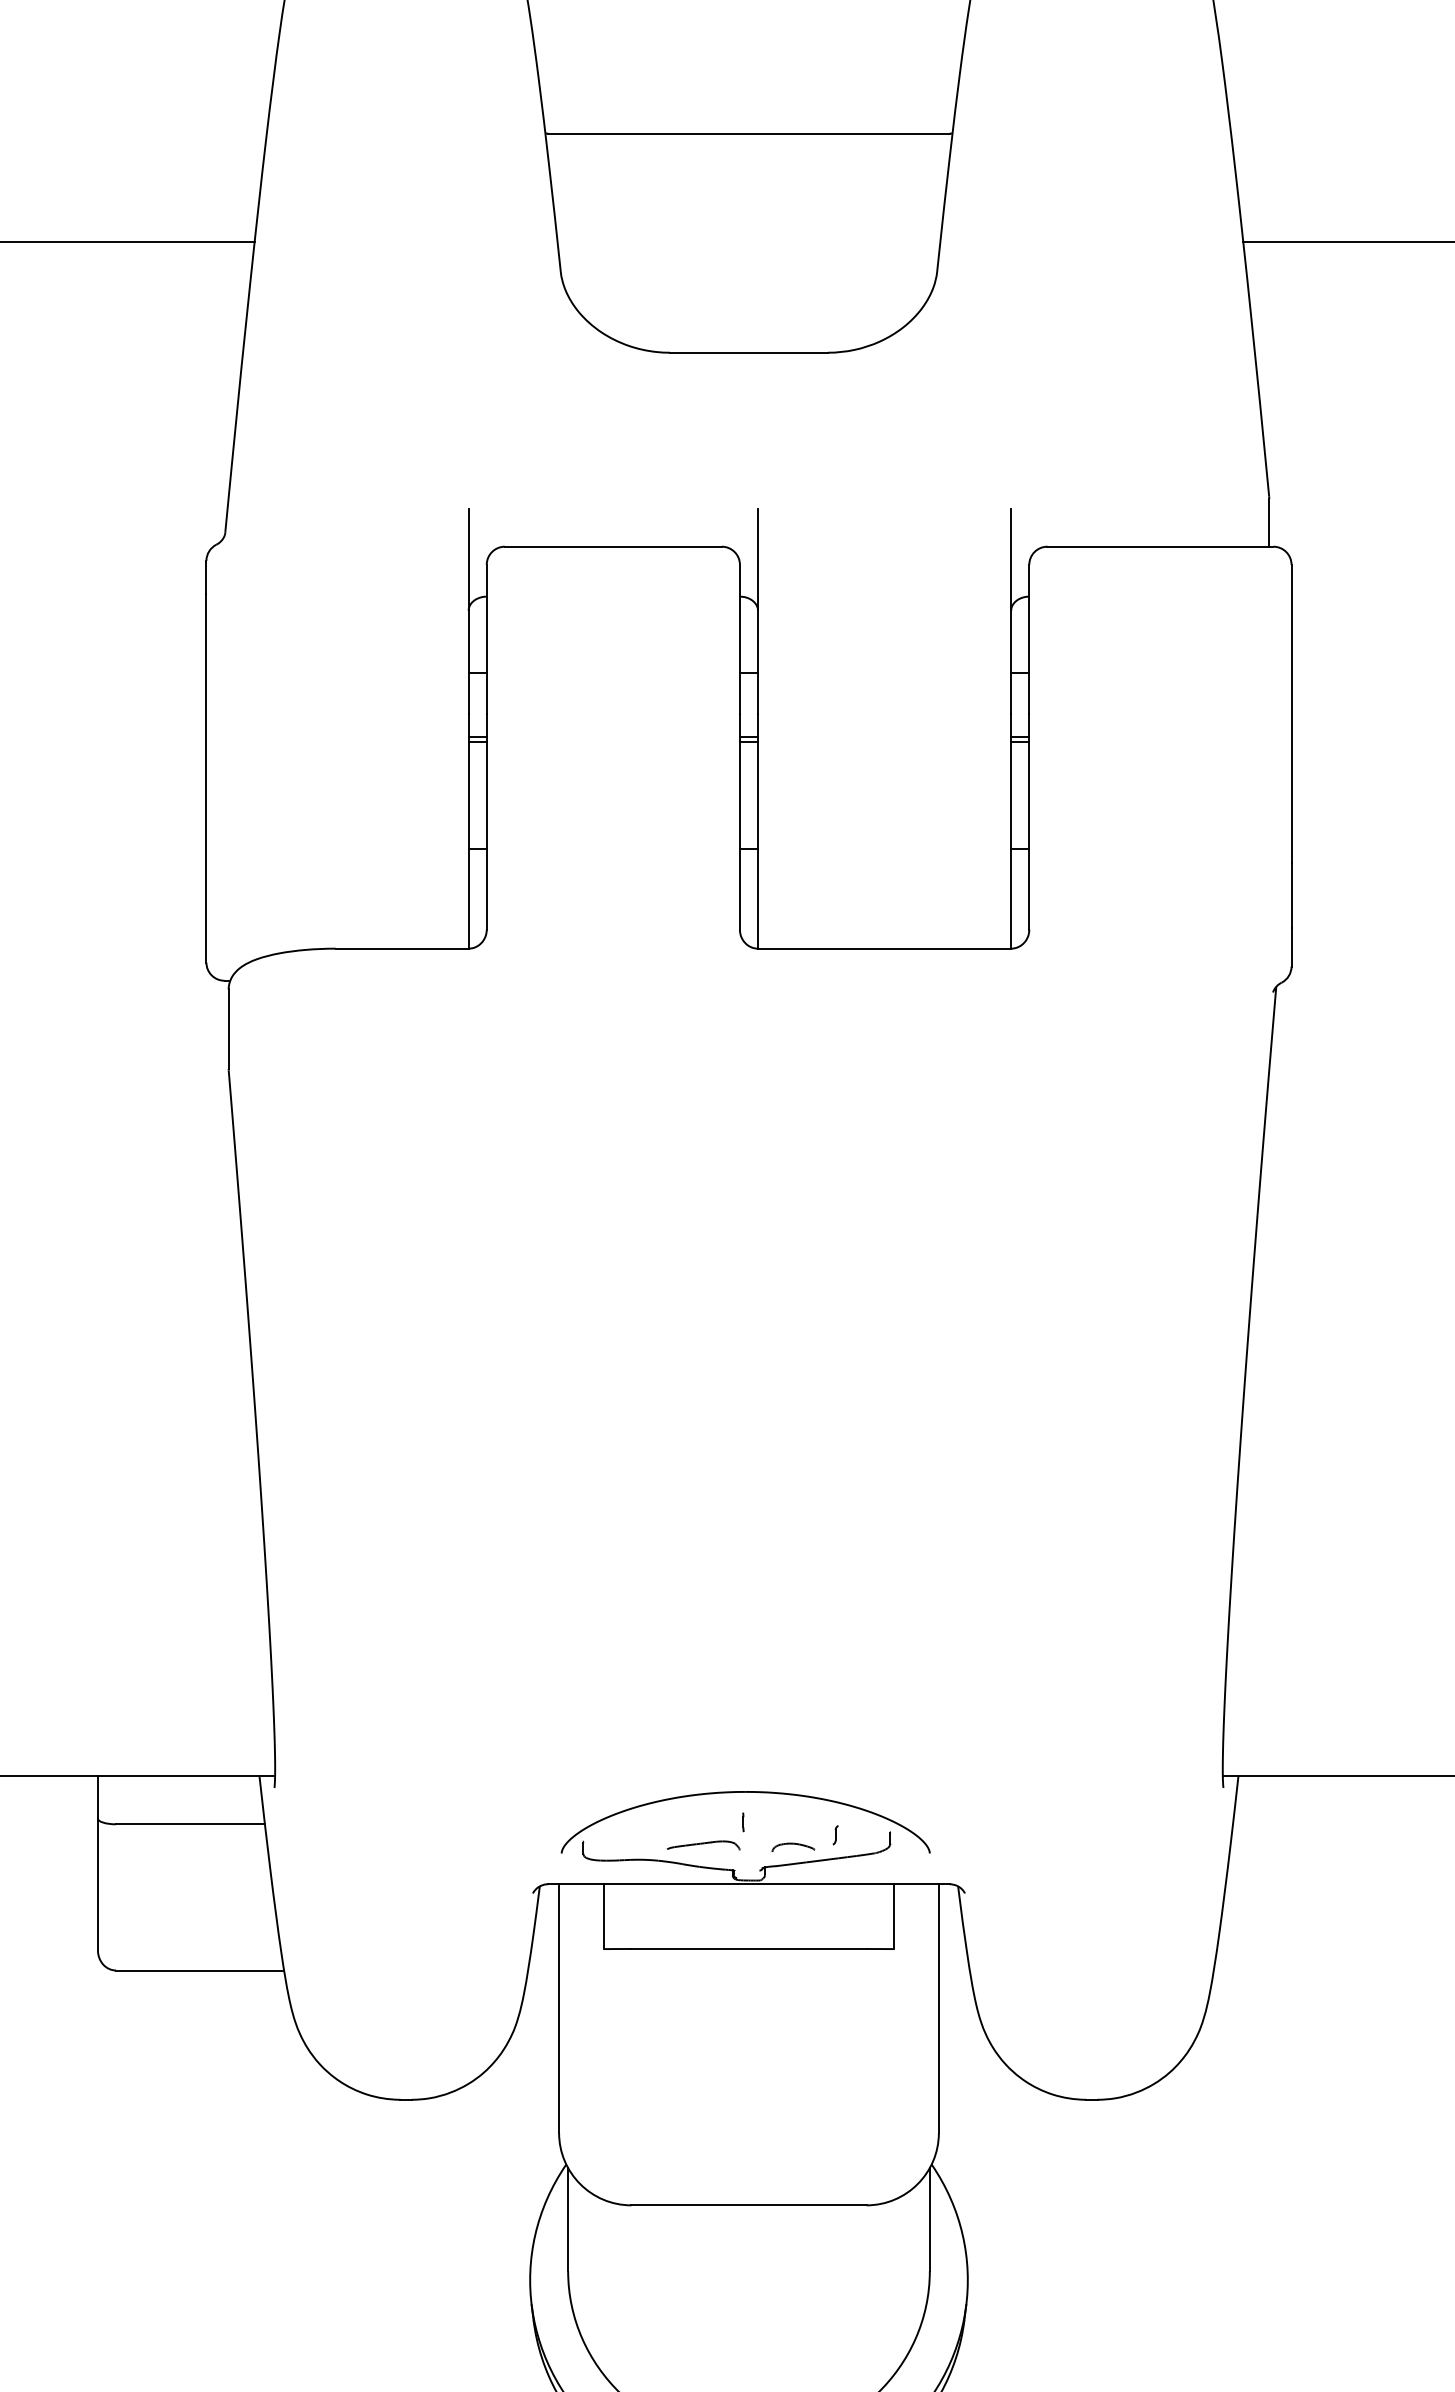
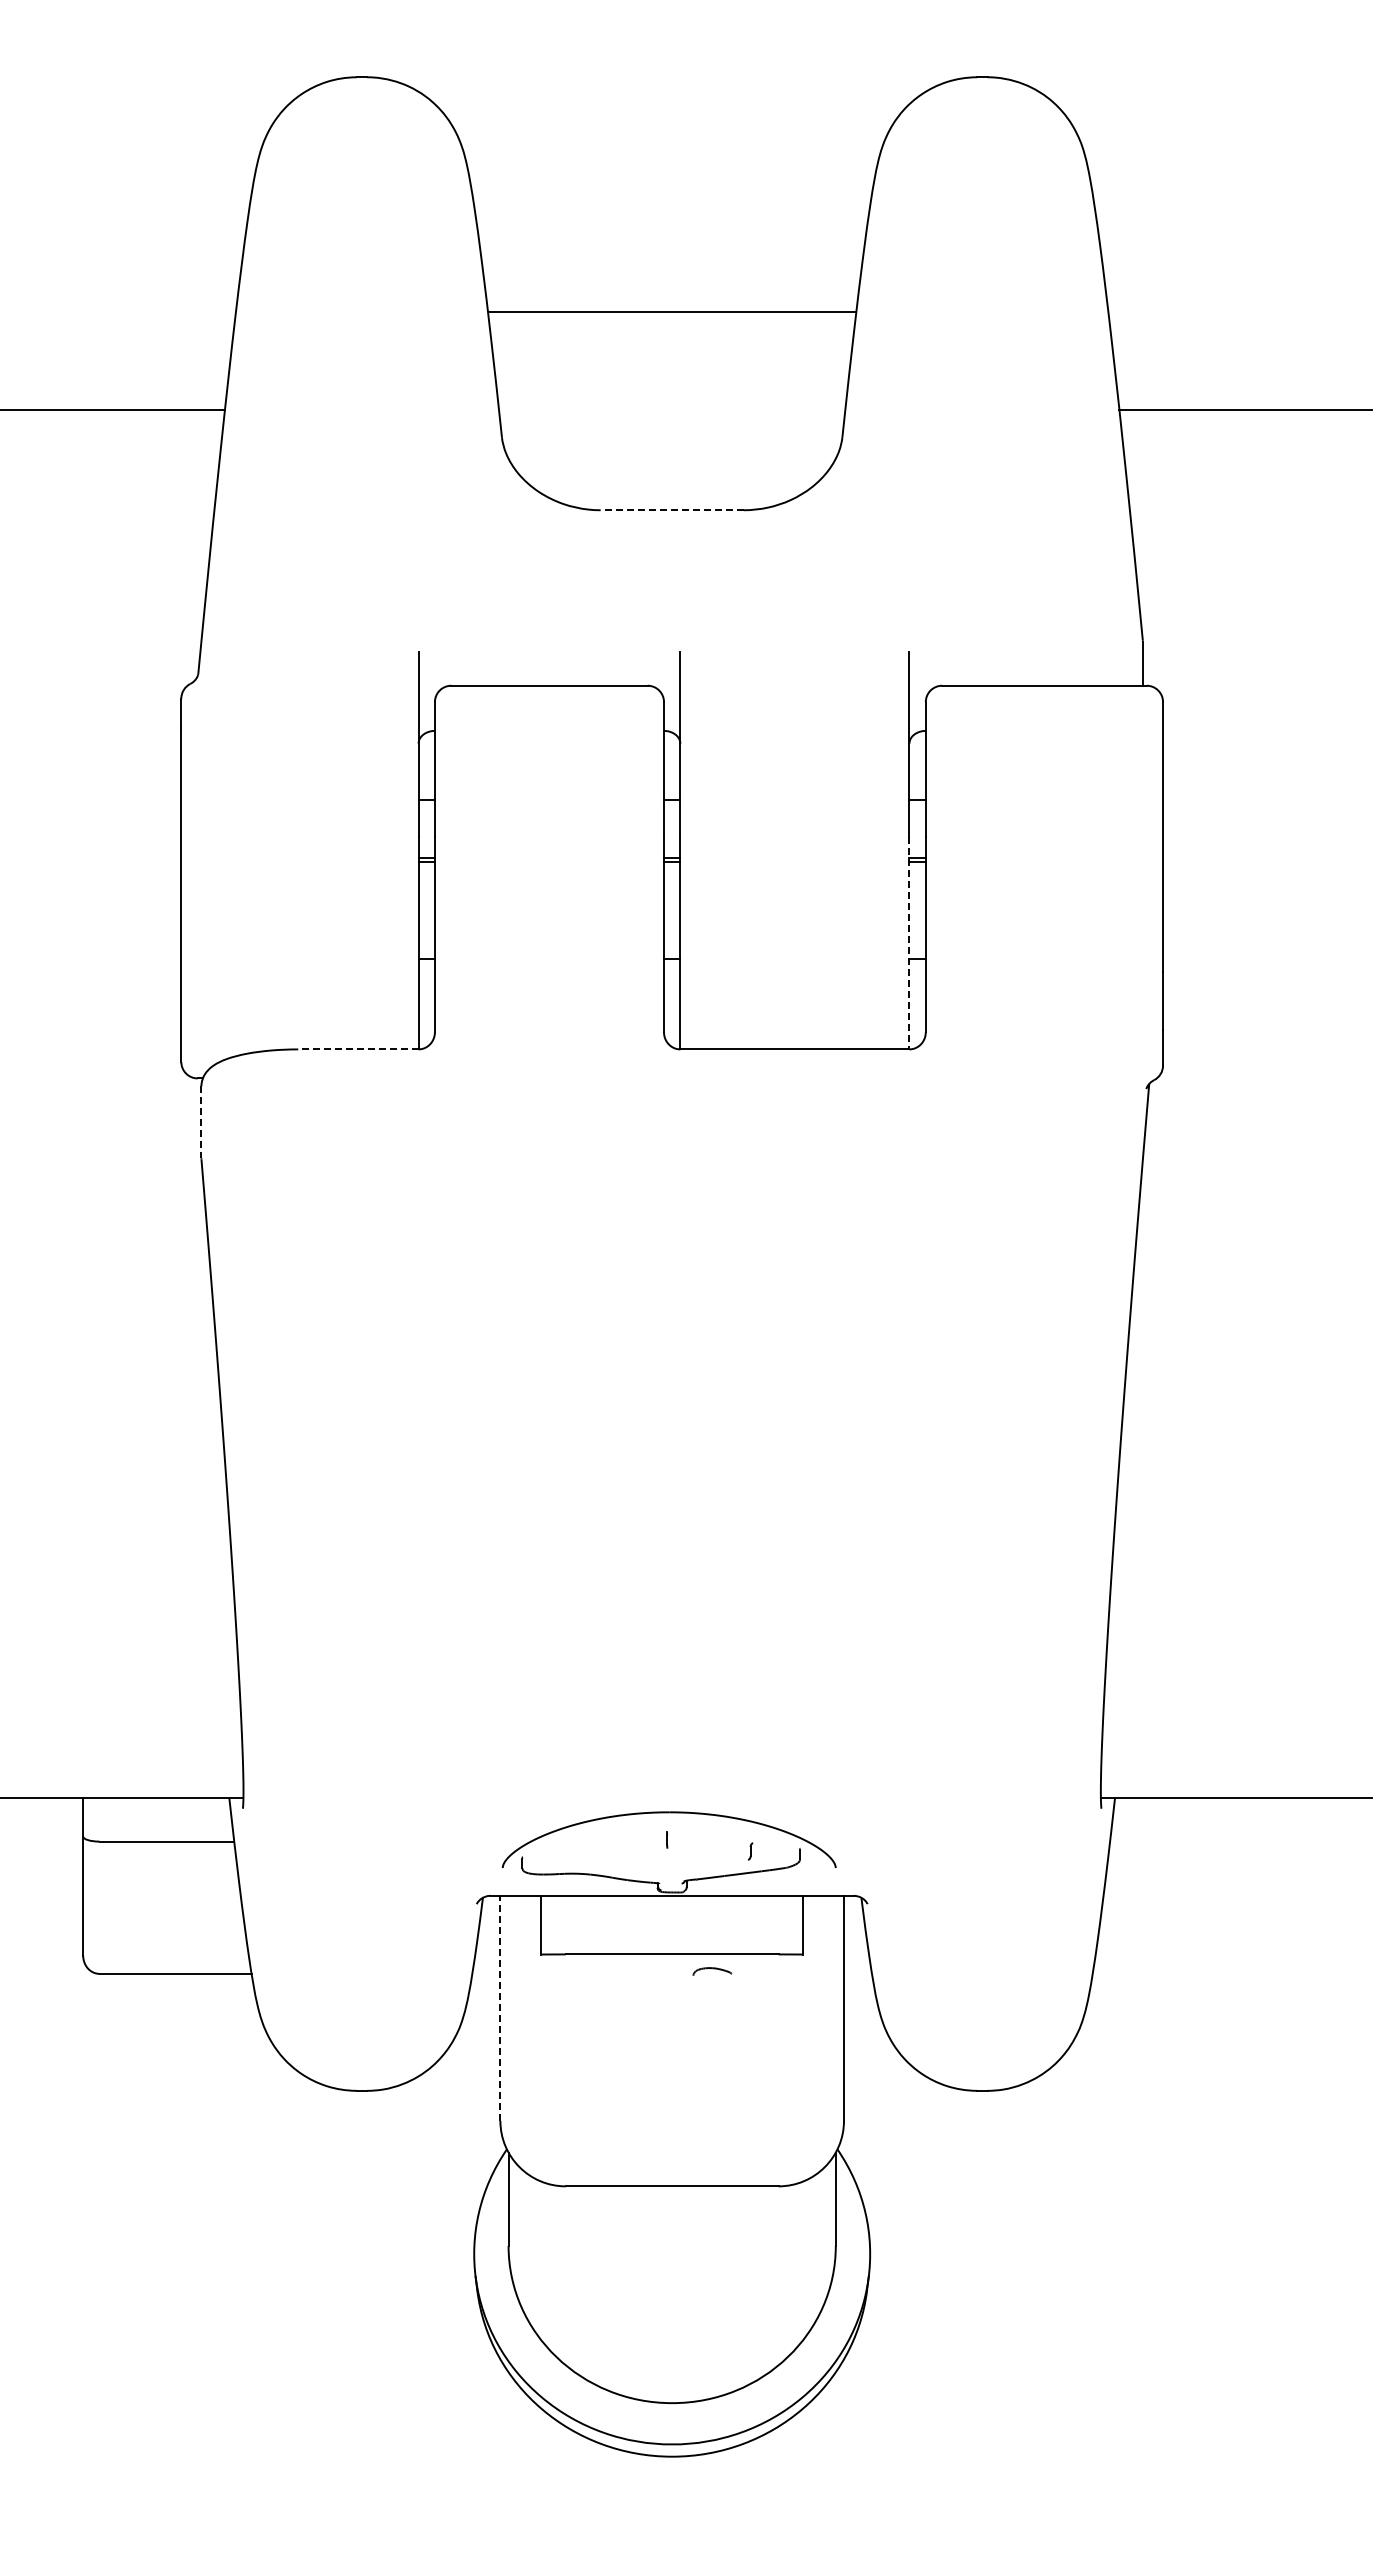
line: (749, 353) -> (672, 510), solid -> dashed
line: (1011, 831) -> (909, 943), solid -> dashed
line: (401, 948) -> (357, 1049), solid -> dashed
line: (228, 1029) -> (201, 1122), solid -> dashed
part: (702, 1845) -> (630, 1860), removed
part: (793, 1847) -> (712, 1971), moved
line: (559, 2008) -> (500, 2008), solid -> dashed

